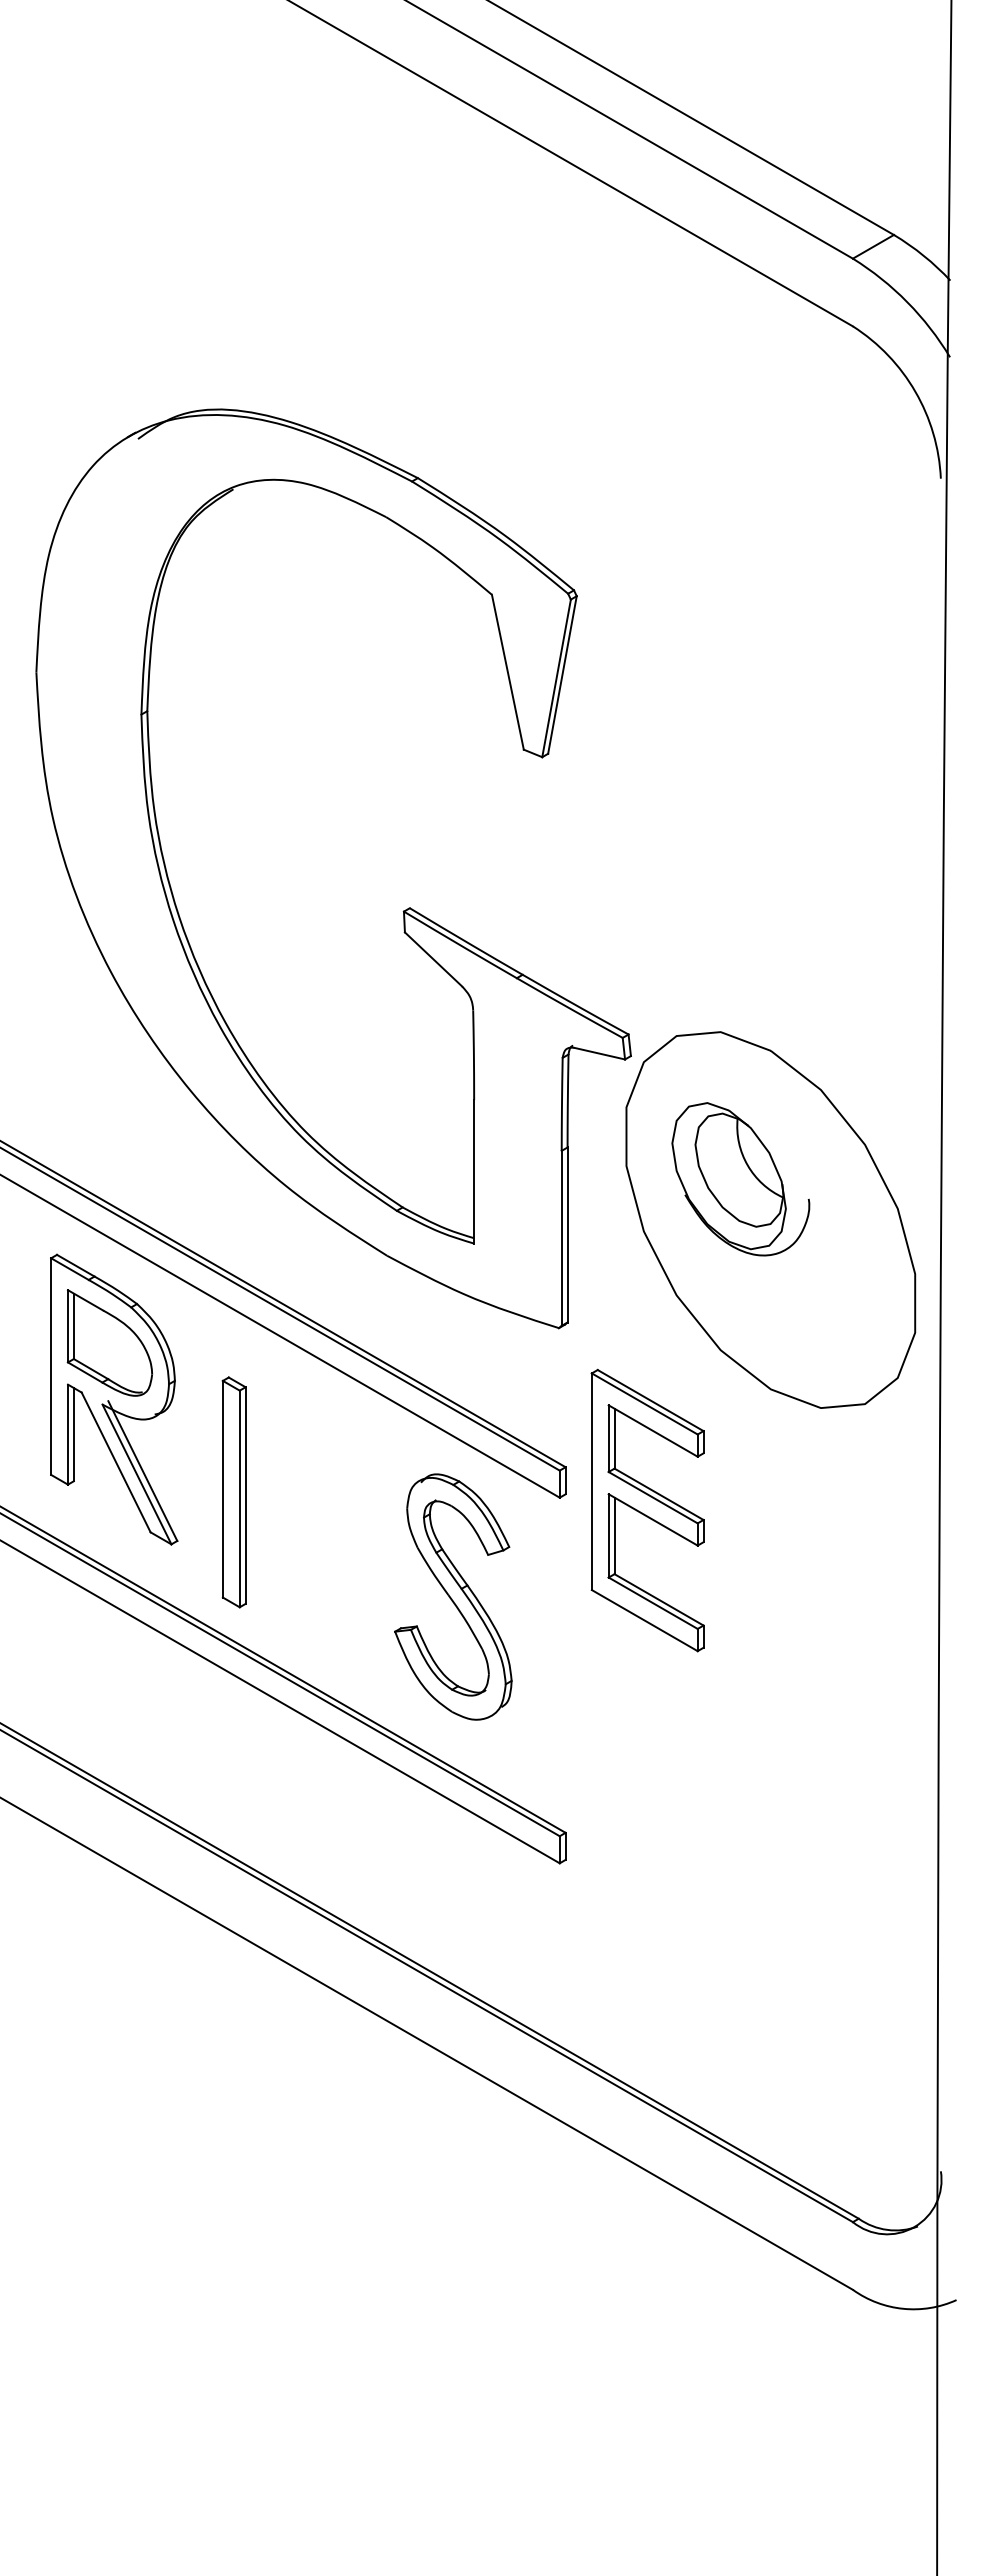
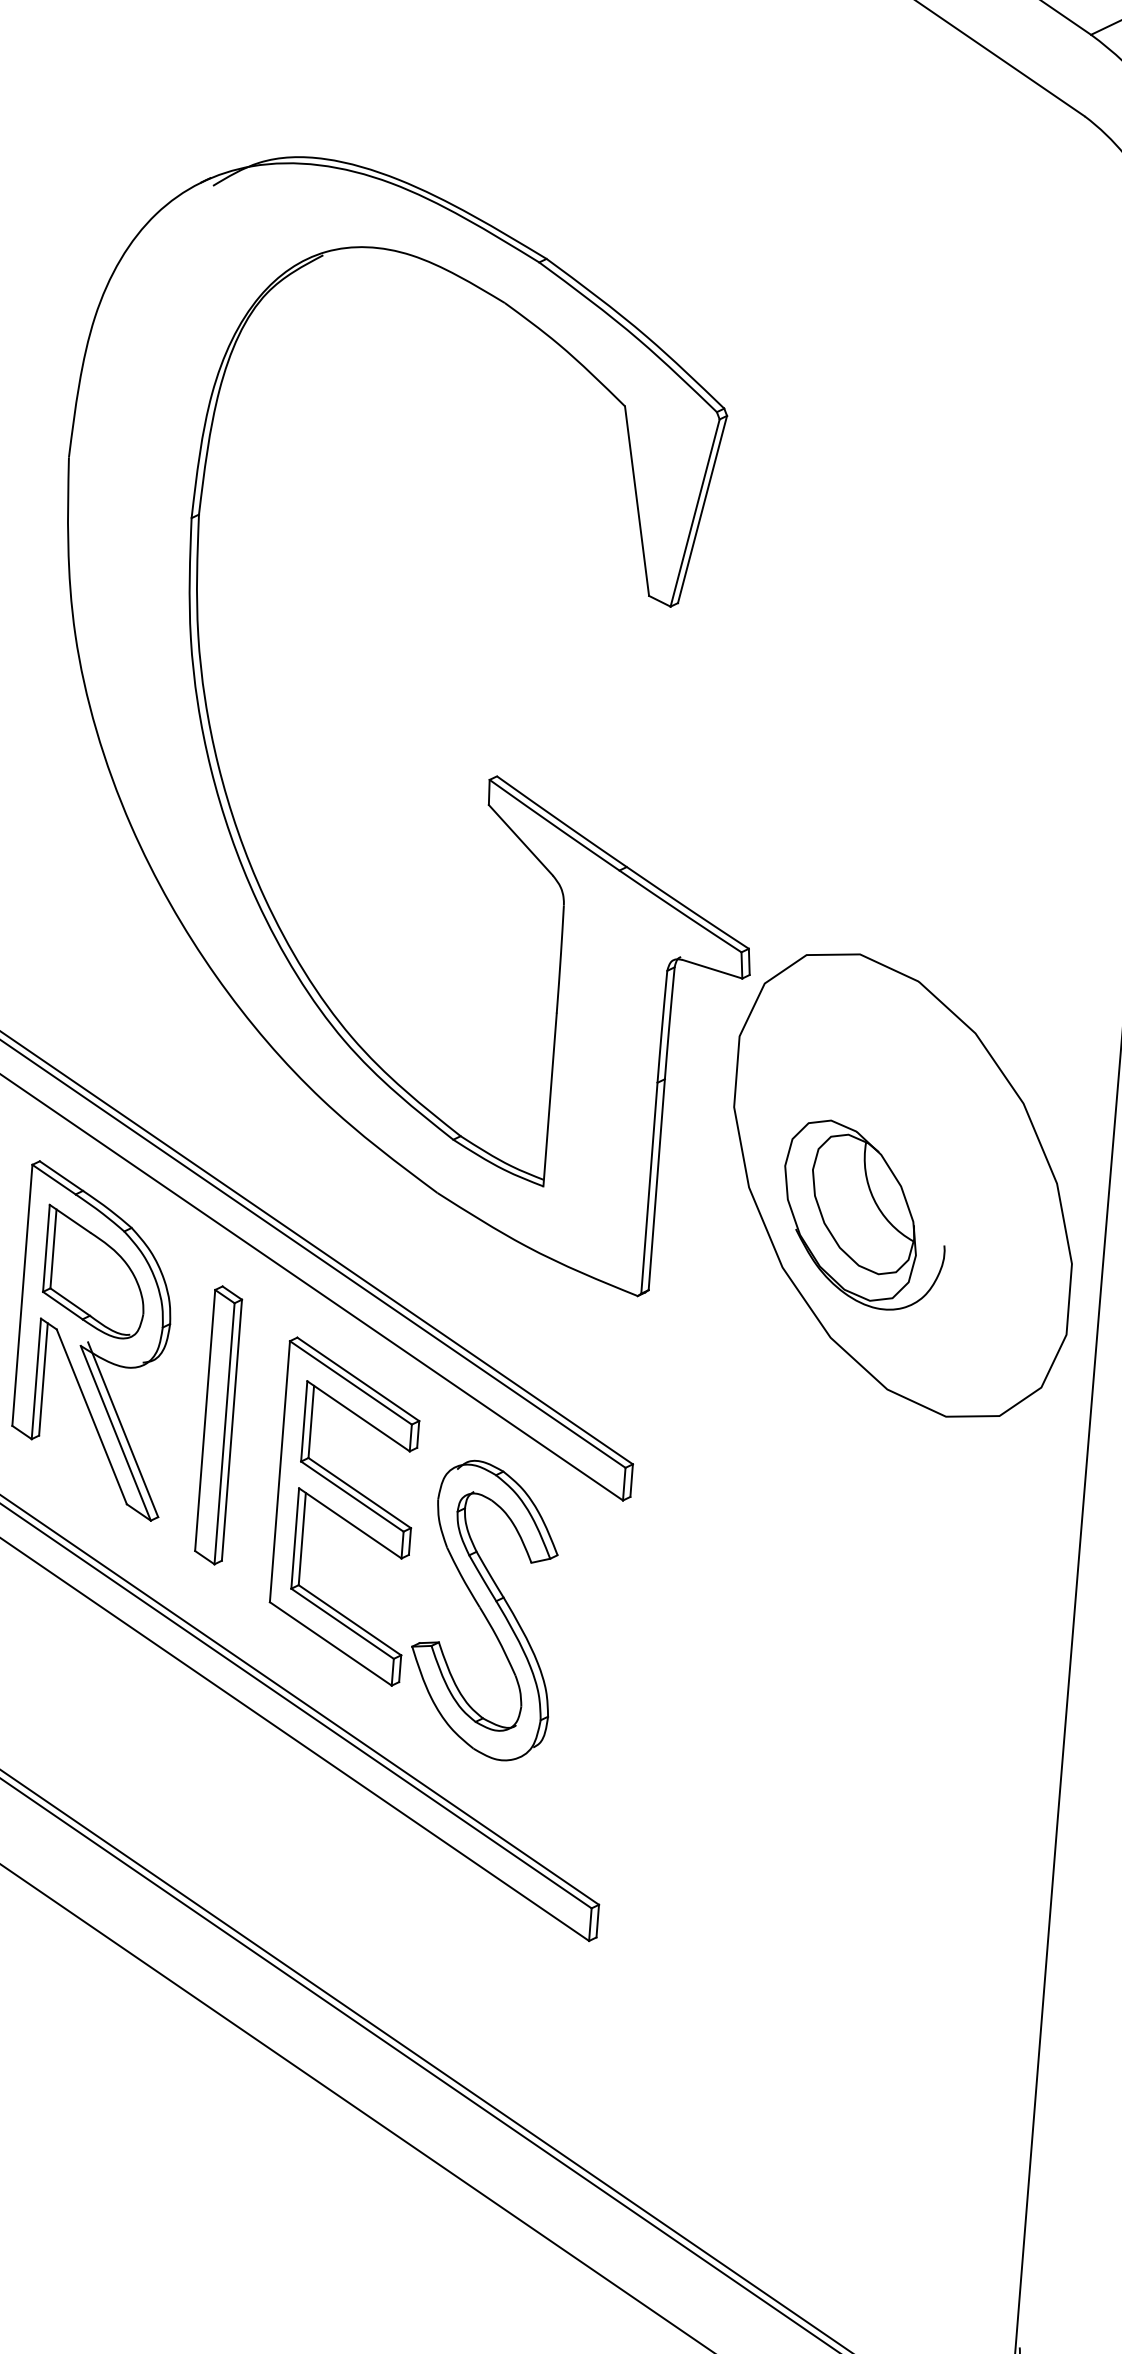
part: (740, 1179) -> (863, 1215), moved
part: (233, 1492) -> (217, 1425), moved
part: (647, 1510) -> (344, 1511), moved

